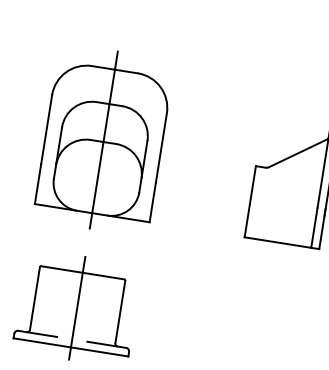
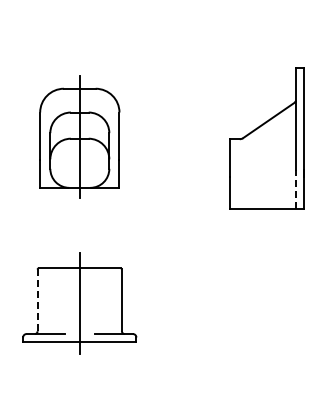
part: (103, 140) -> (79, 137), size x0.7
line: (313, 227) -> (295, 189), solid -> dashed
line: (34, 298) -> (37, 300), solid -> dashed

